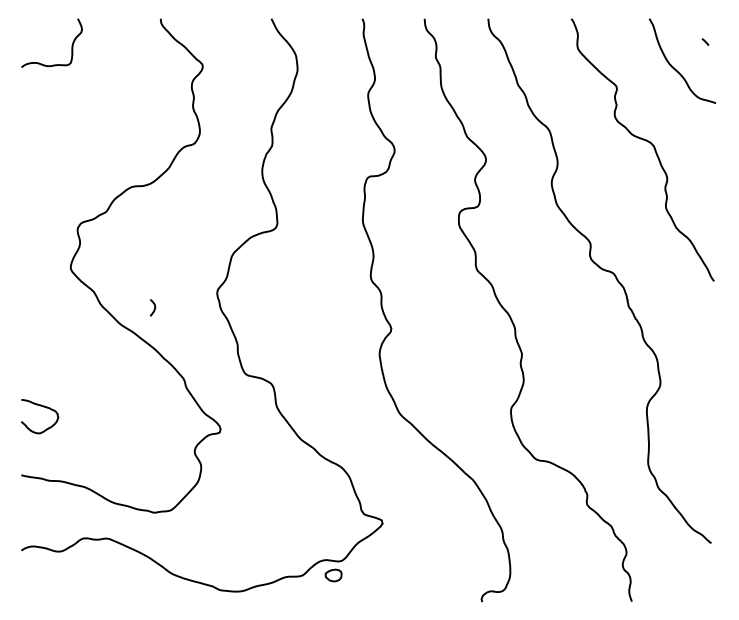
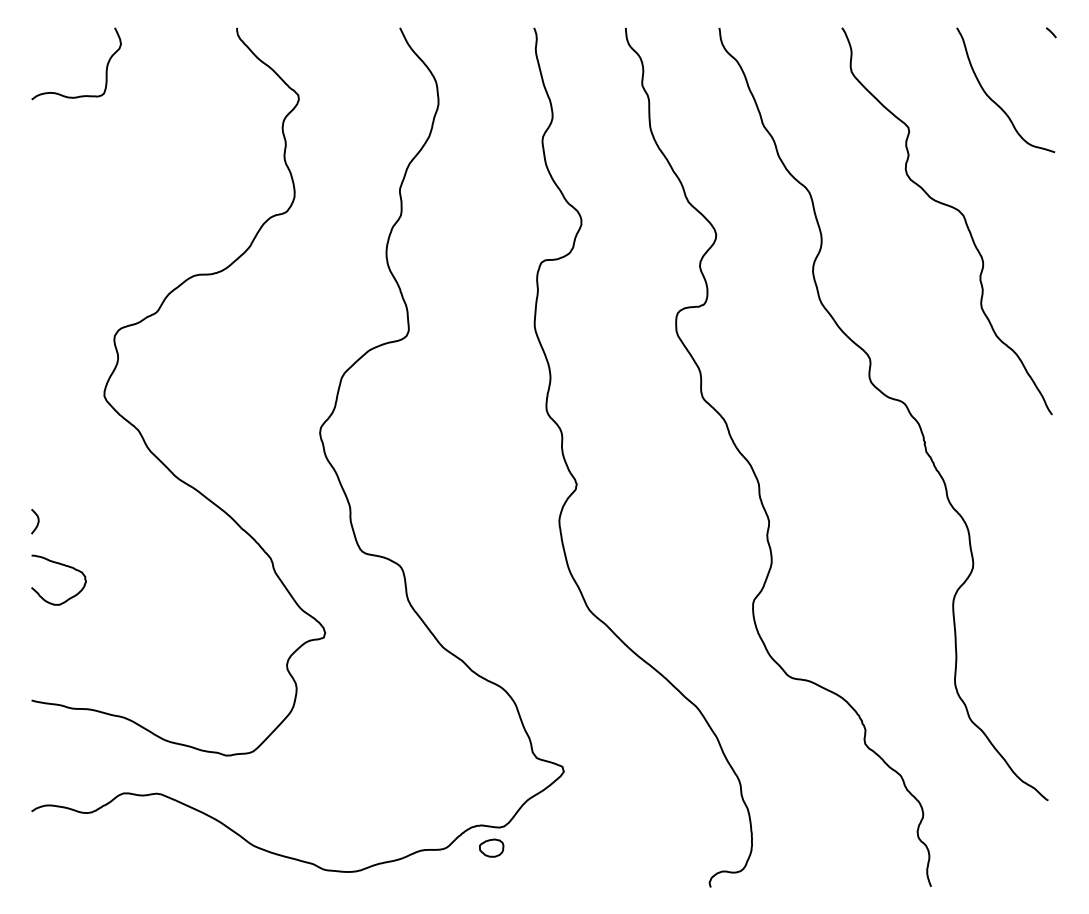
curve: (705, 41) -> (1051, 31), moved
curve: (154, 307) -> (37, 521), moved
curve: (43, 407) -> (64, 566), moved

